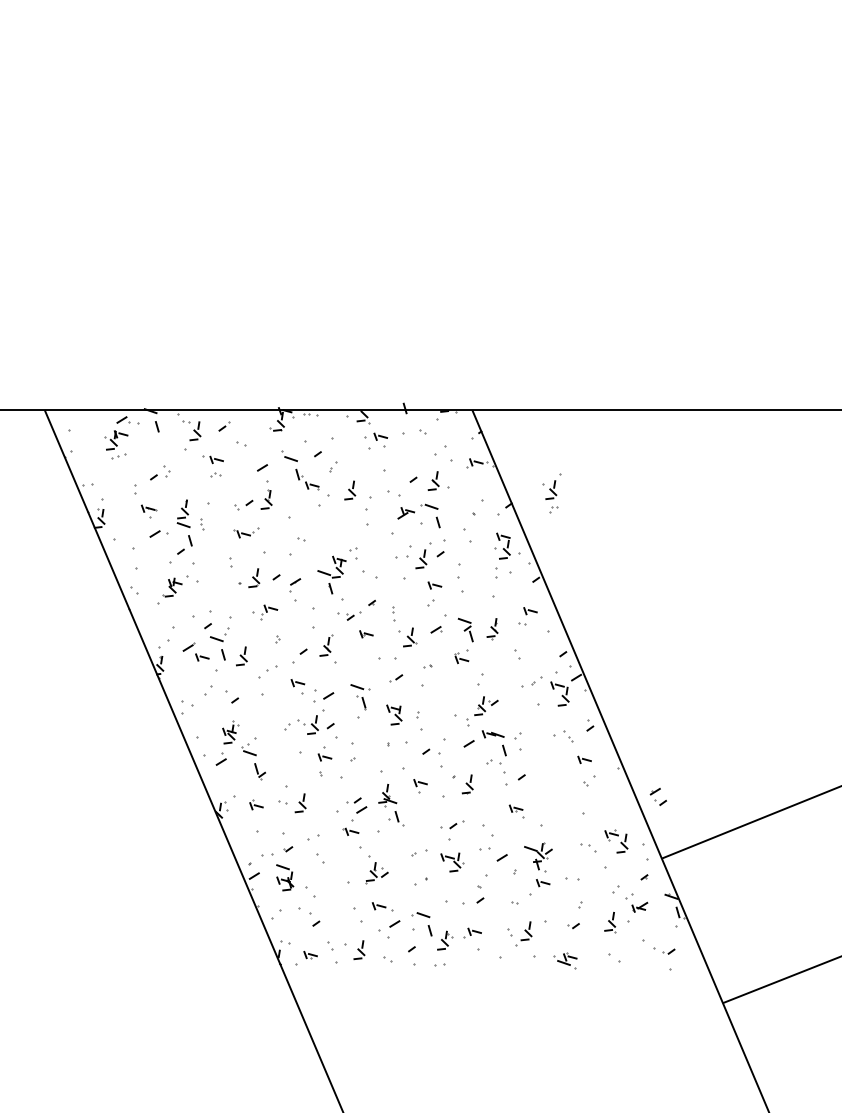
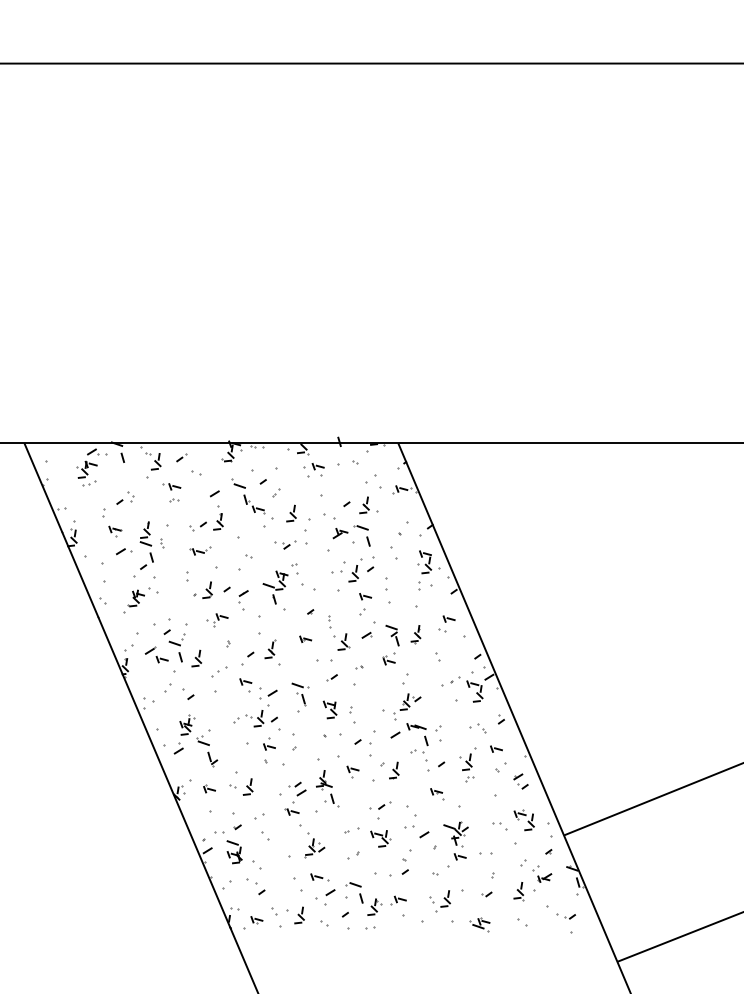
part: (551, 492) -> (467, 764), moved
part: (349, 615) -> (285, 544), moved
part: (657, 796) -> (520, 781), moved

